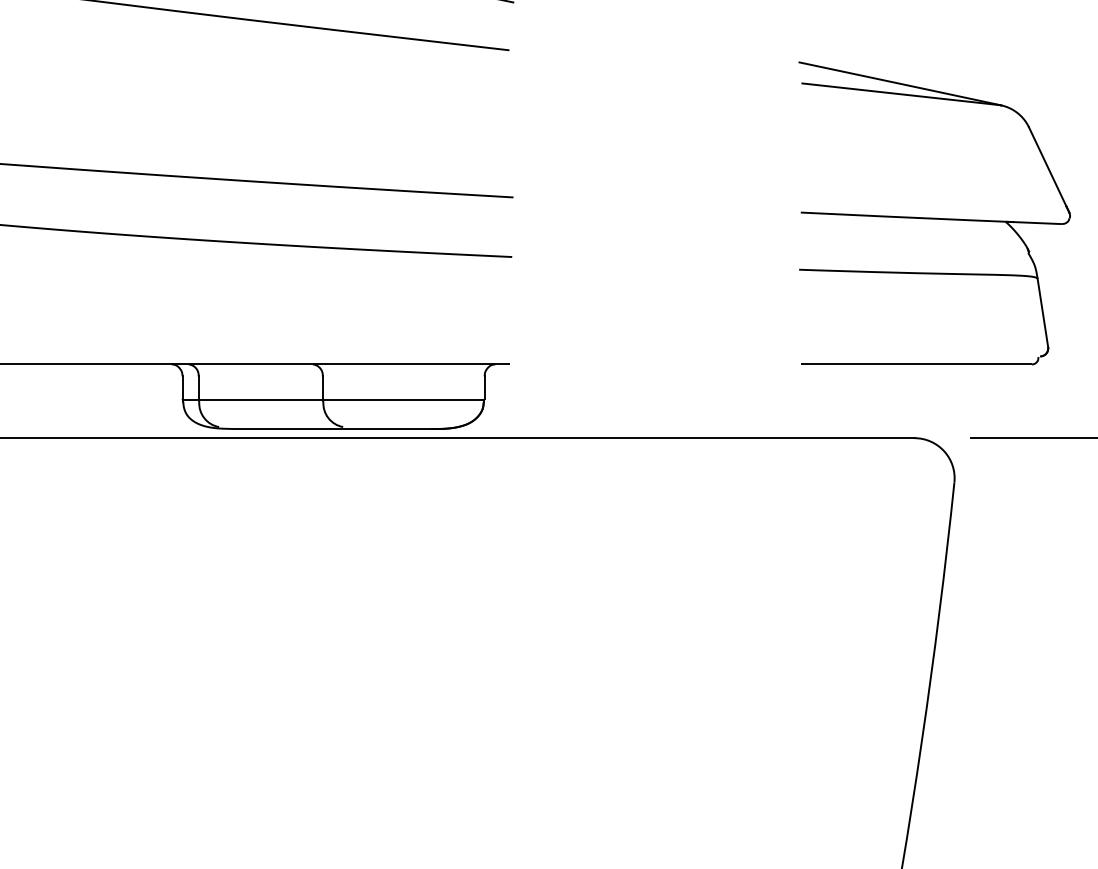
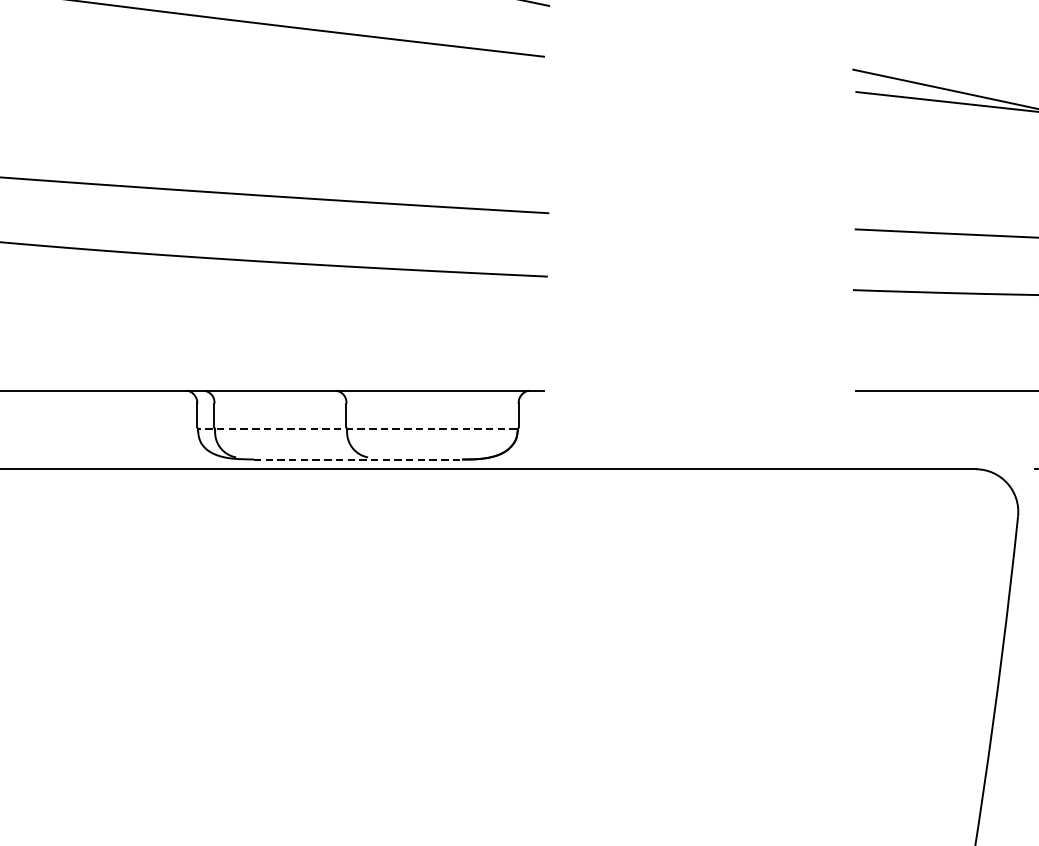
line: (333, 400) -> (357, 429), solid -> dashed
line: (333, 429) -> (357, 460), solid -> dashed

